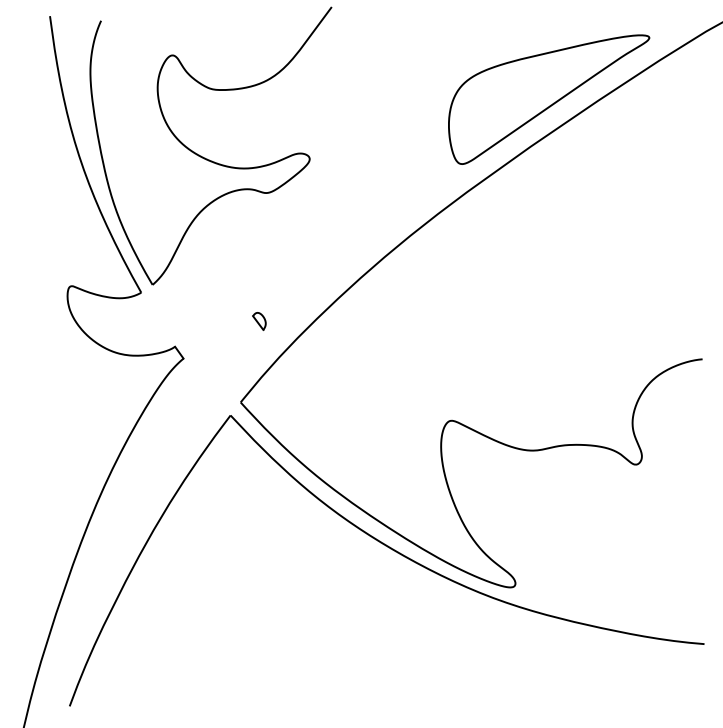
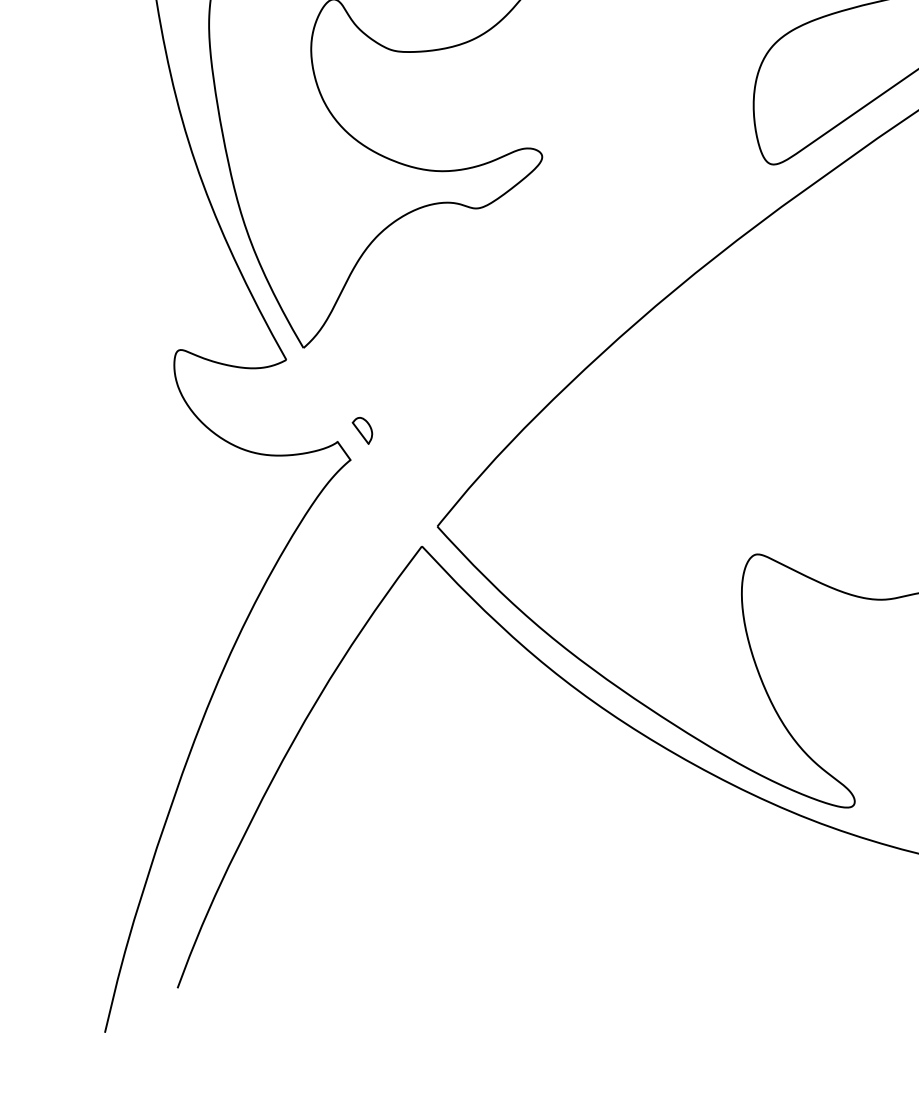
part: (259, 321) -> (362, 430), moved

